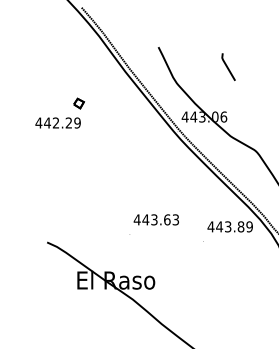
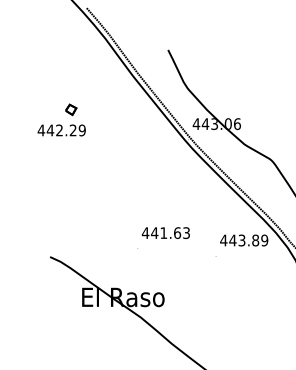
line: (227, 66) -> (241, 70), removed
part: (78, 103) -> (70, 109), moved
text: (154, 219) -> (163, 232), 443.63 -> 441.63

